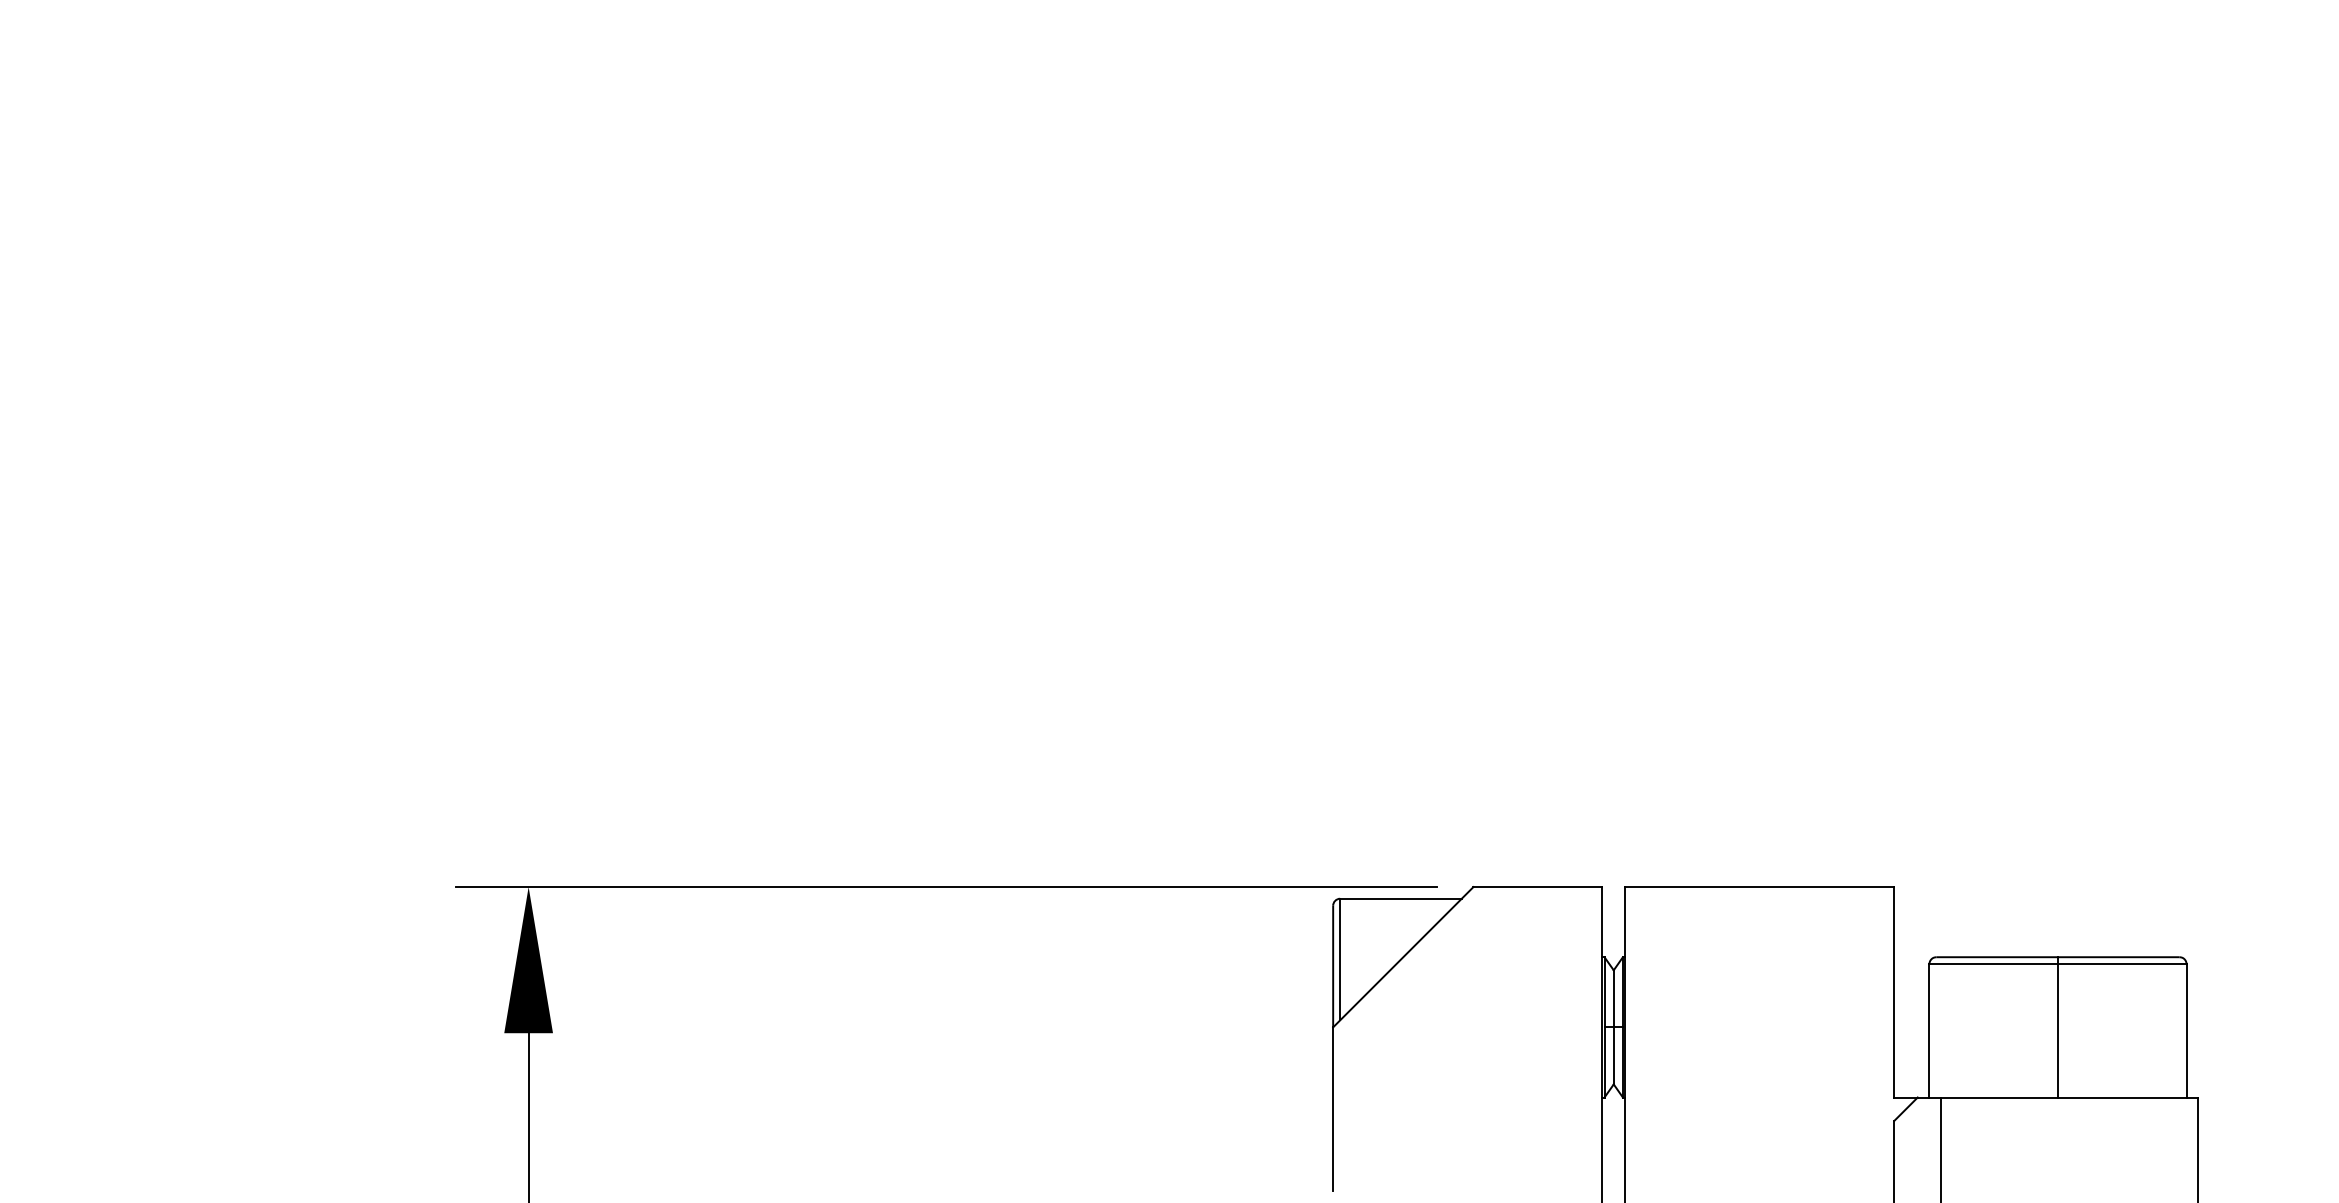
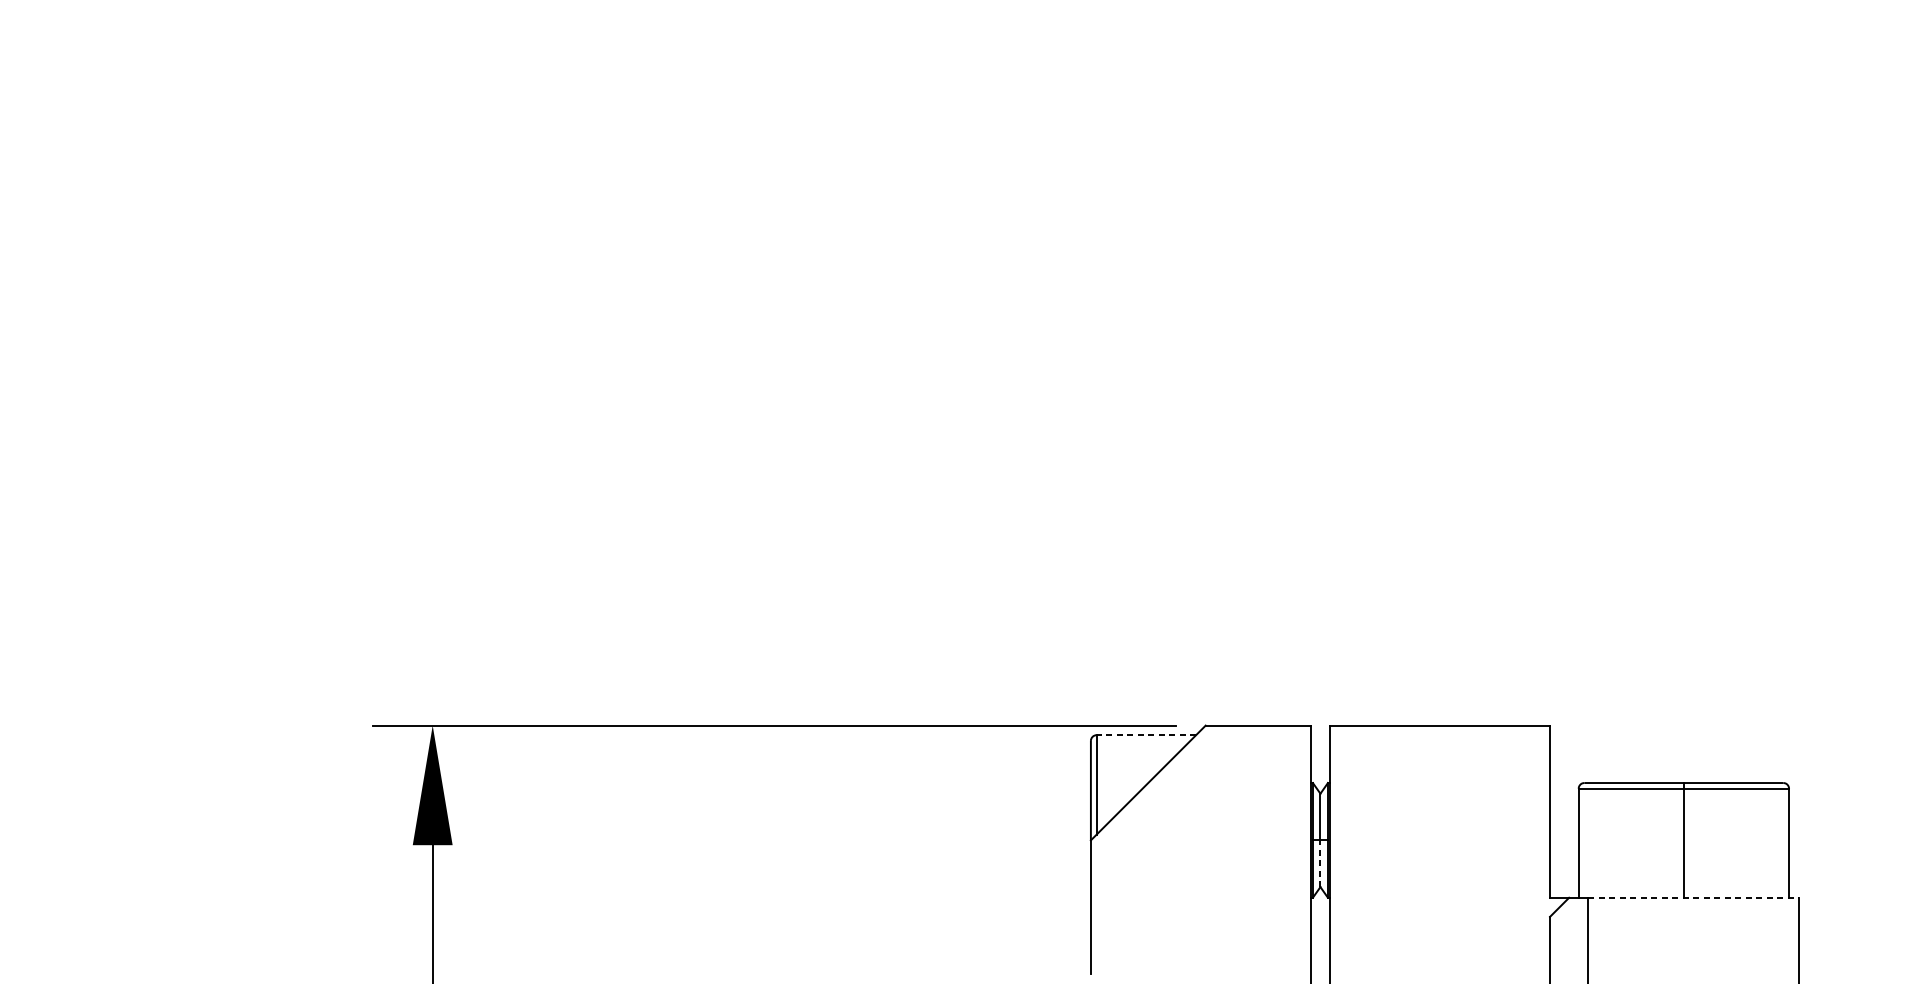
line: (1400, 898) -> (1145, 734), solid -> dashed
line: (1613, 1055) -> (1320, 863), solid -> dashed
line: (2069, 1097) -> (1693, 897), solid -> dashed

